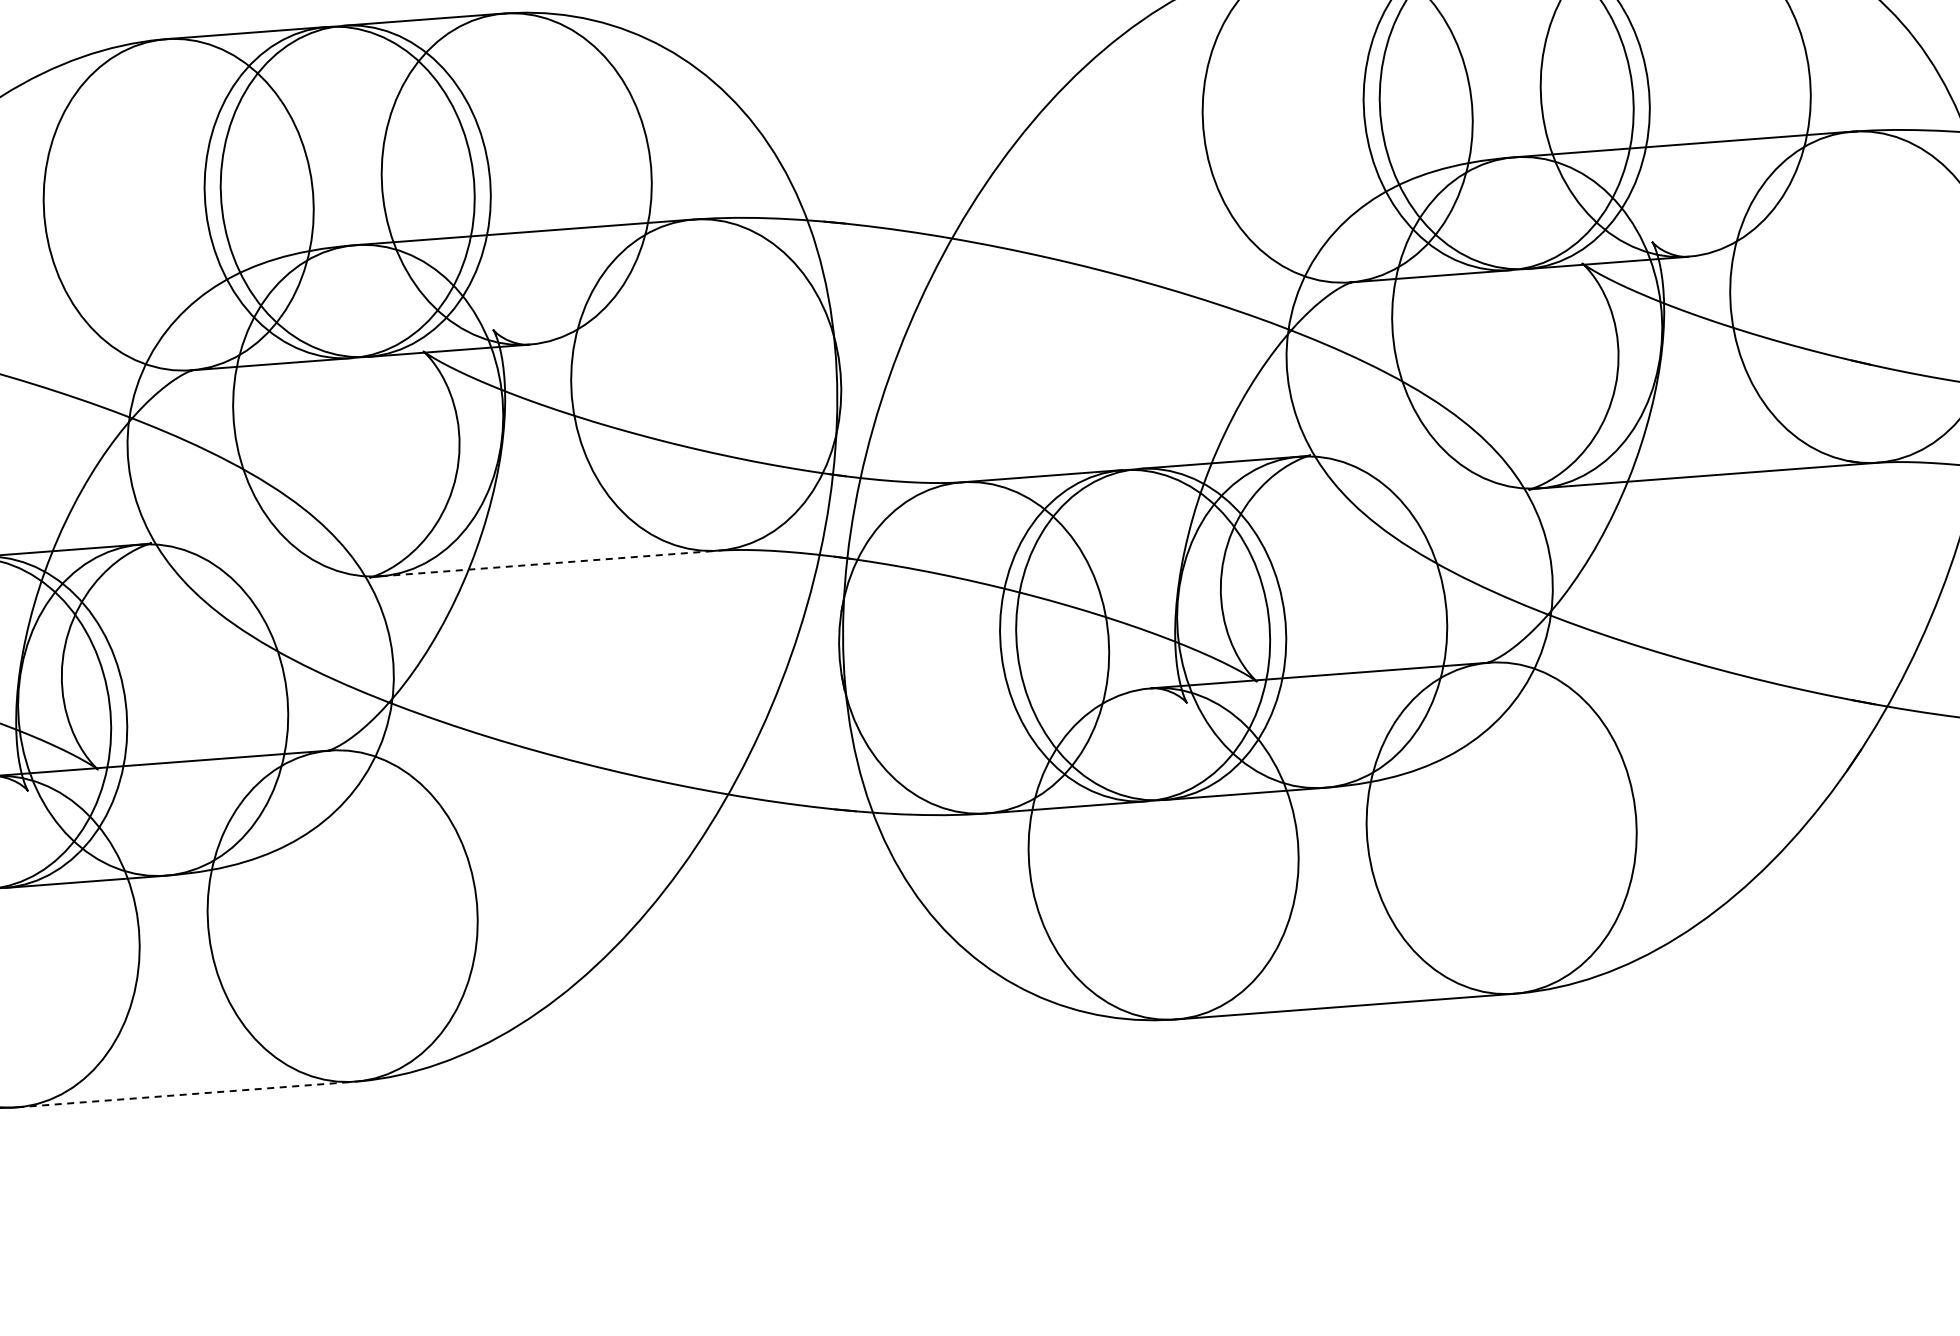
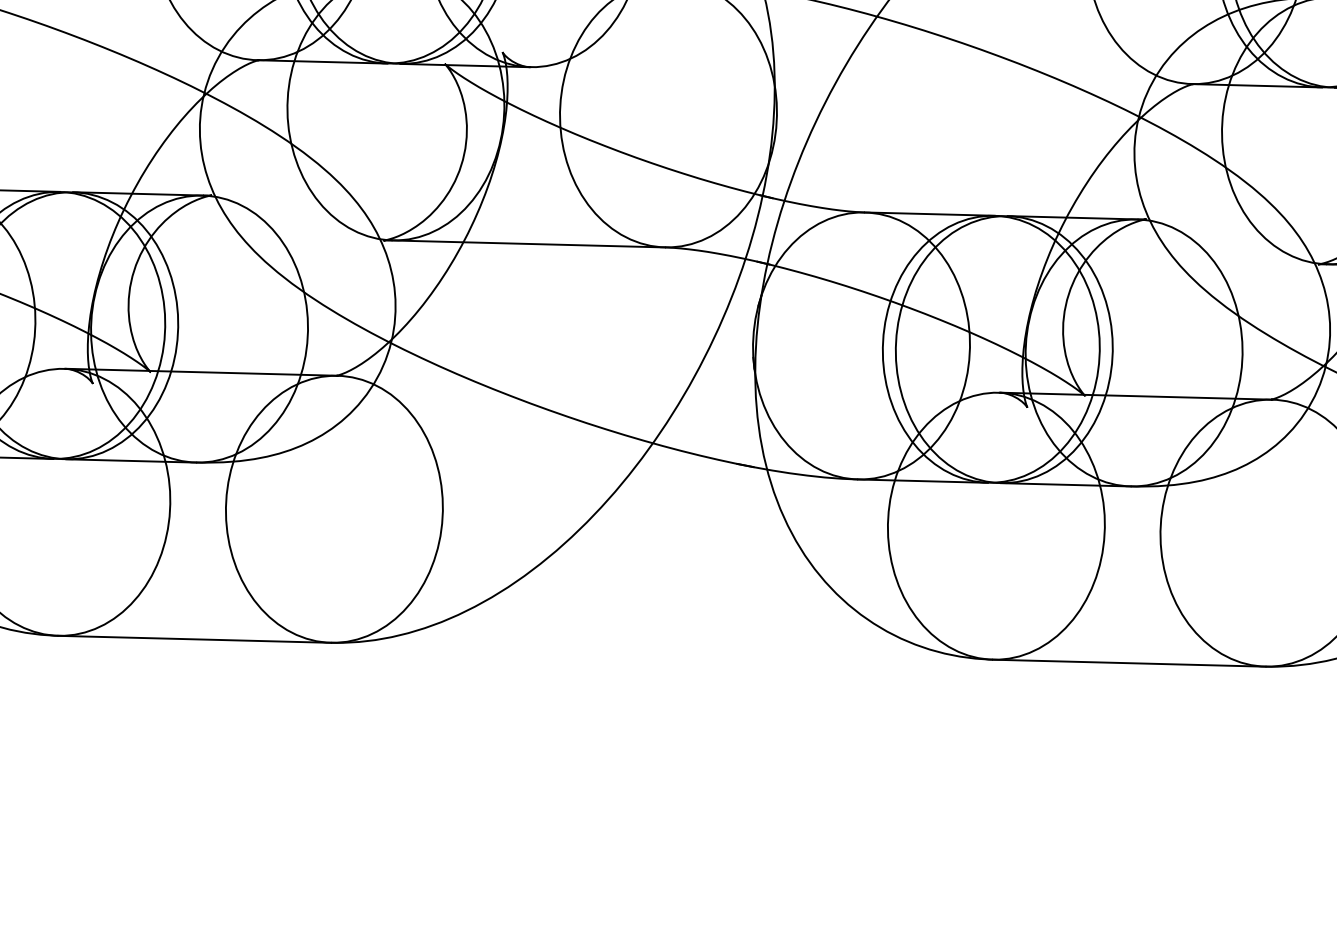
line: (550, 563) -> (529, 244), dashed -> solid
line: (186, 1094) -> (194, 639), dashed -> solid

